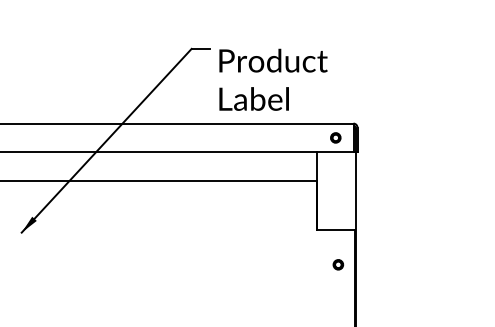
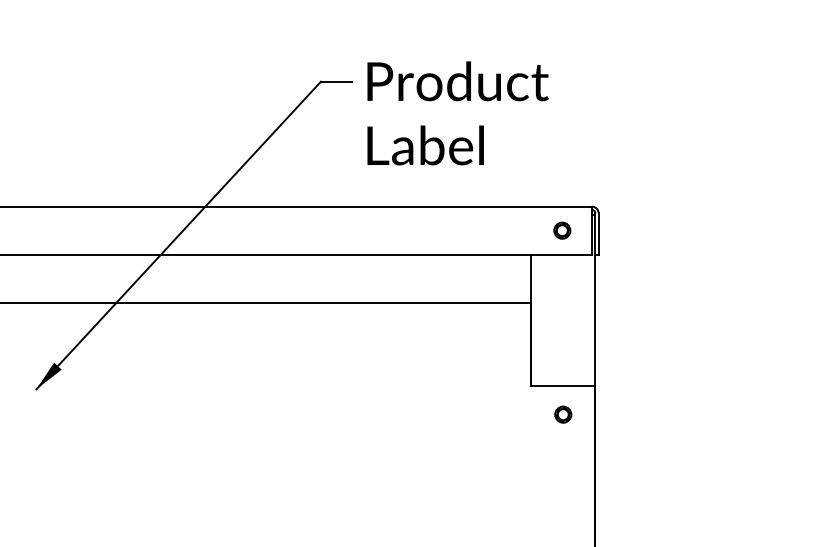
text: (273, 79) -> (458, 112), moved
part: (338, 264) -> (563, 414), moved

